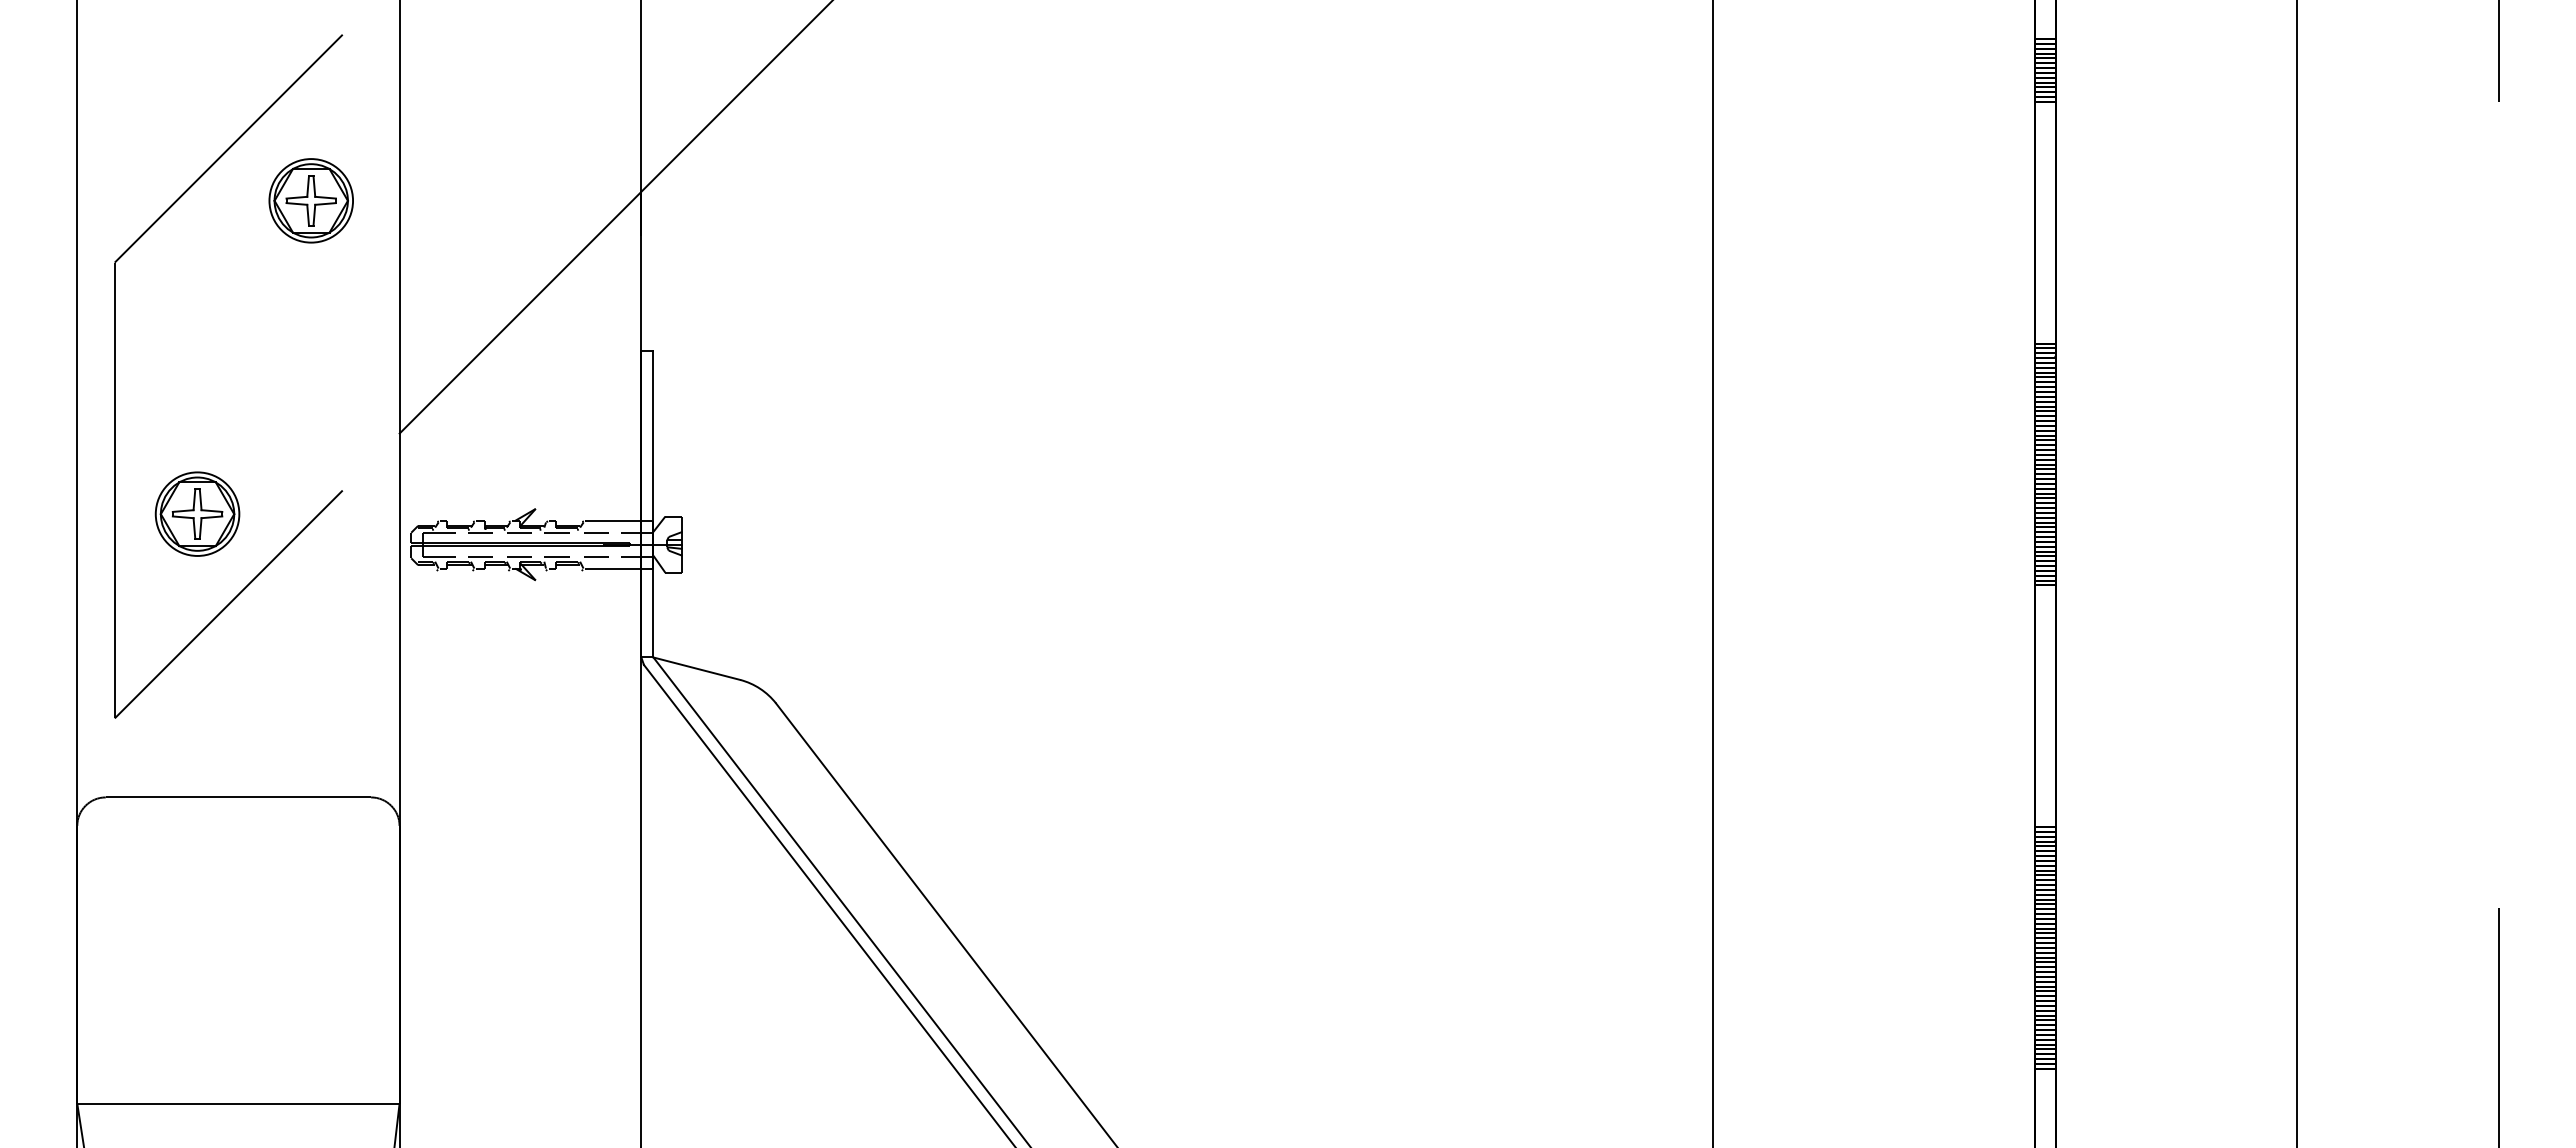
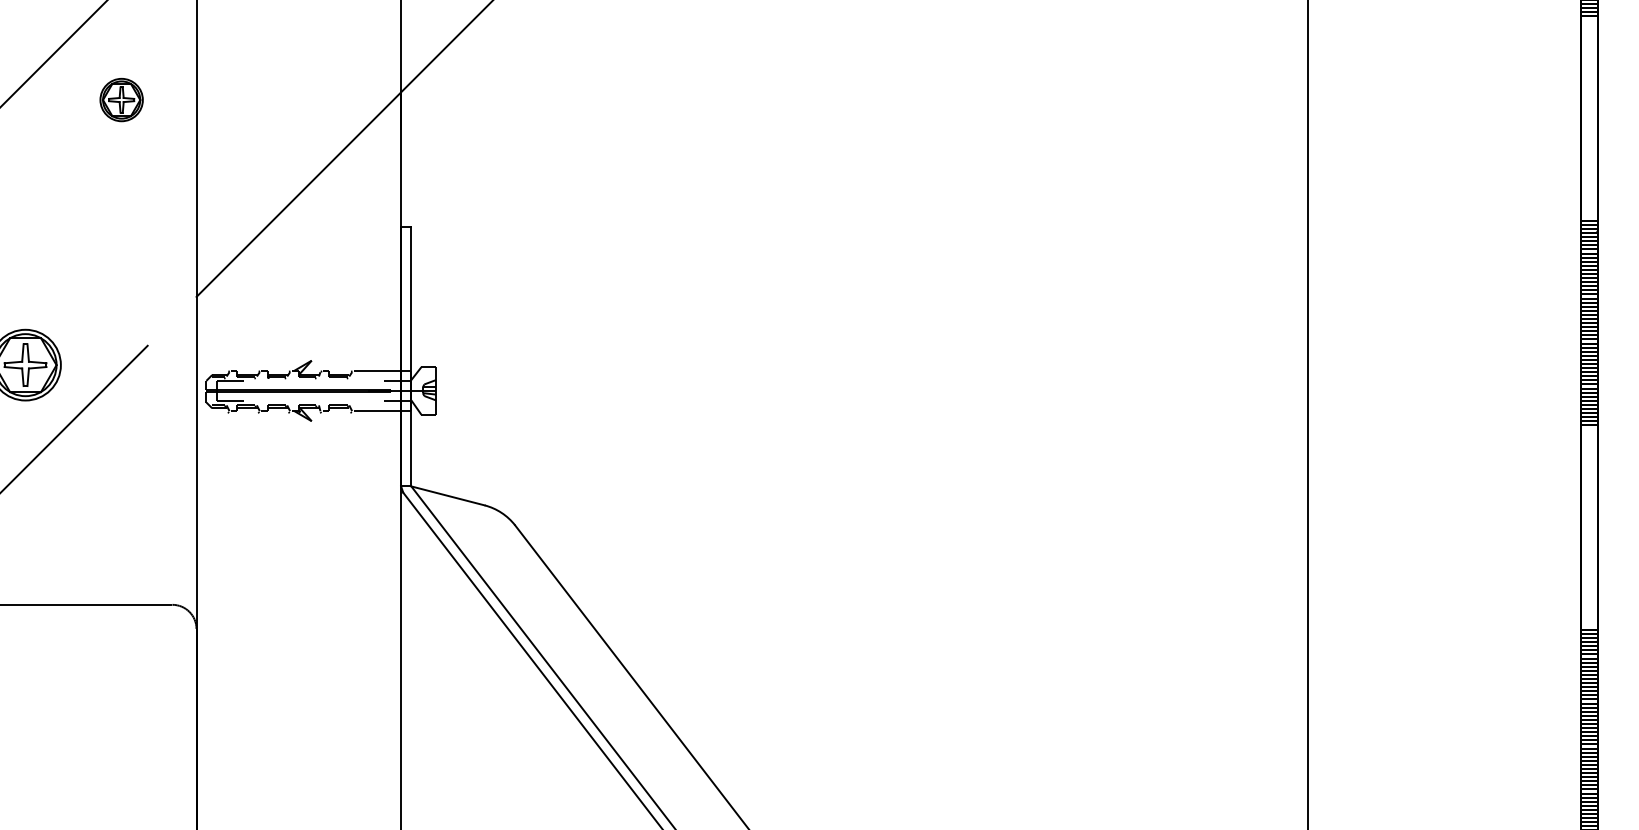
part: (310, 200) -> (121, 99), size x0.6
line: (480, 532) -> (264, 380), removed
line: (519, 532) -> (297, 380), removed
line: (556, 532) -> (329, 380), removed
line: (596, 532) -> (363, 380), removed
line: (480, 556) -> (264, 400), removed
line: (519, 556) -> (297, 400), removed
line: (556, 556) -> (329, 400), removed
line: (596, 556) -> (363, 400), removed

